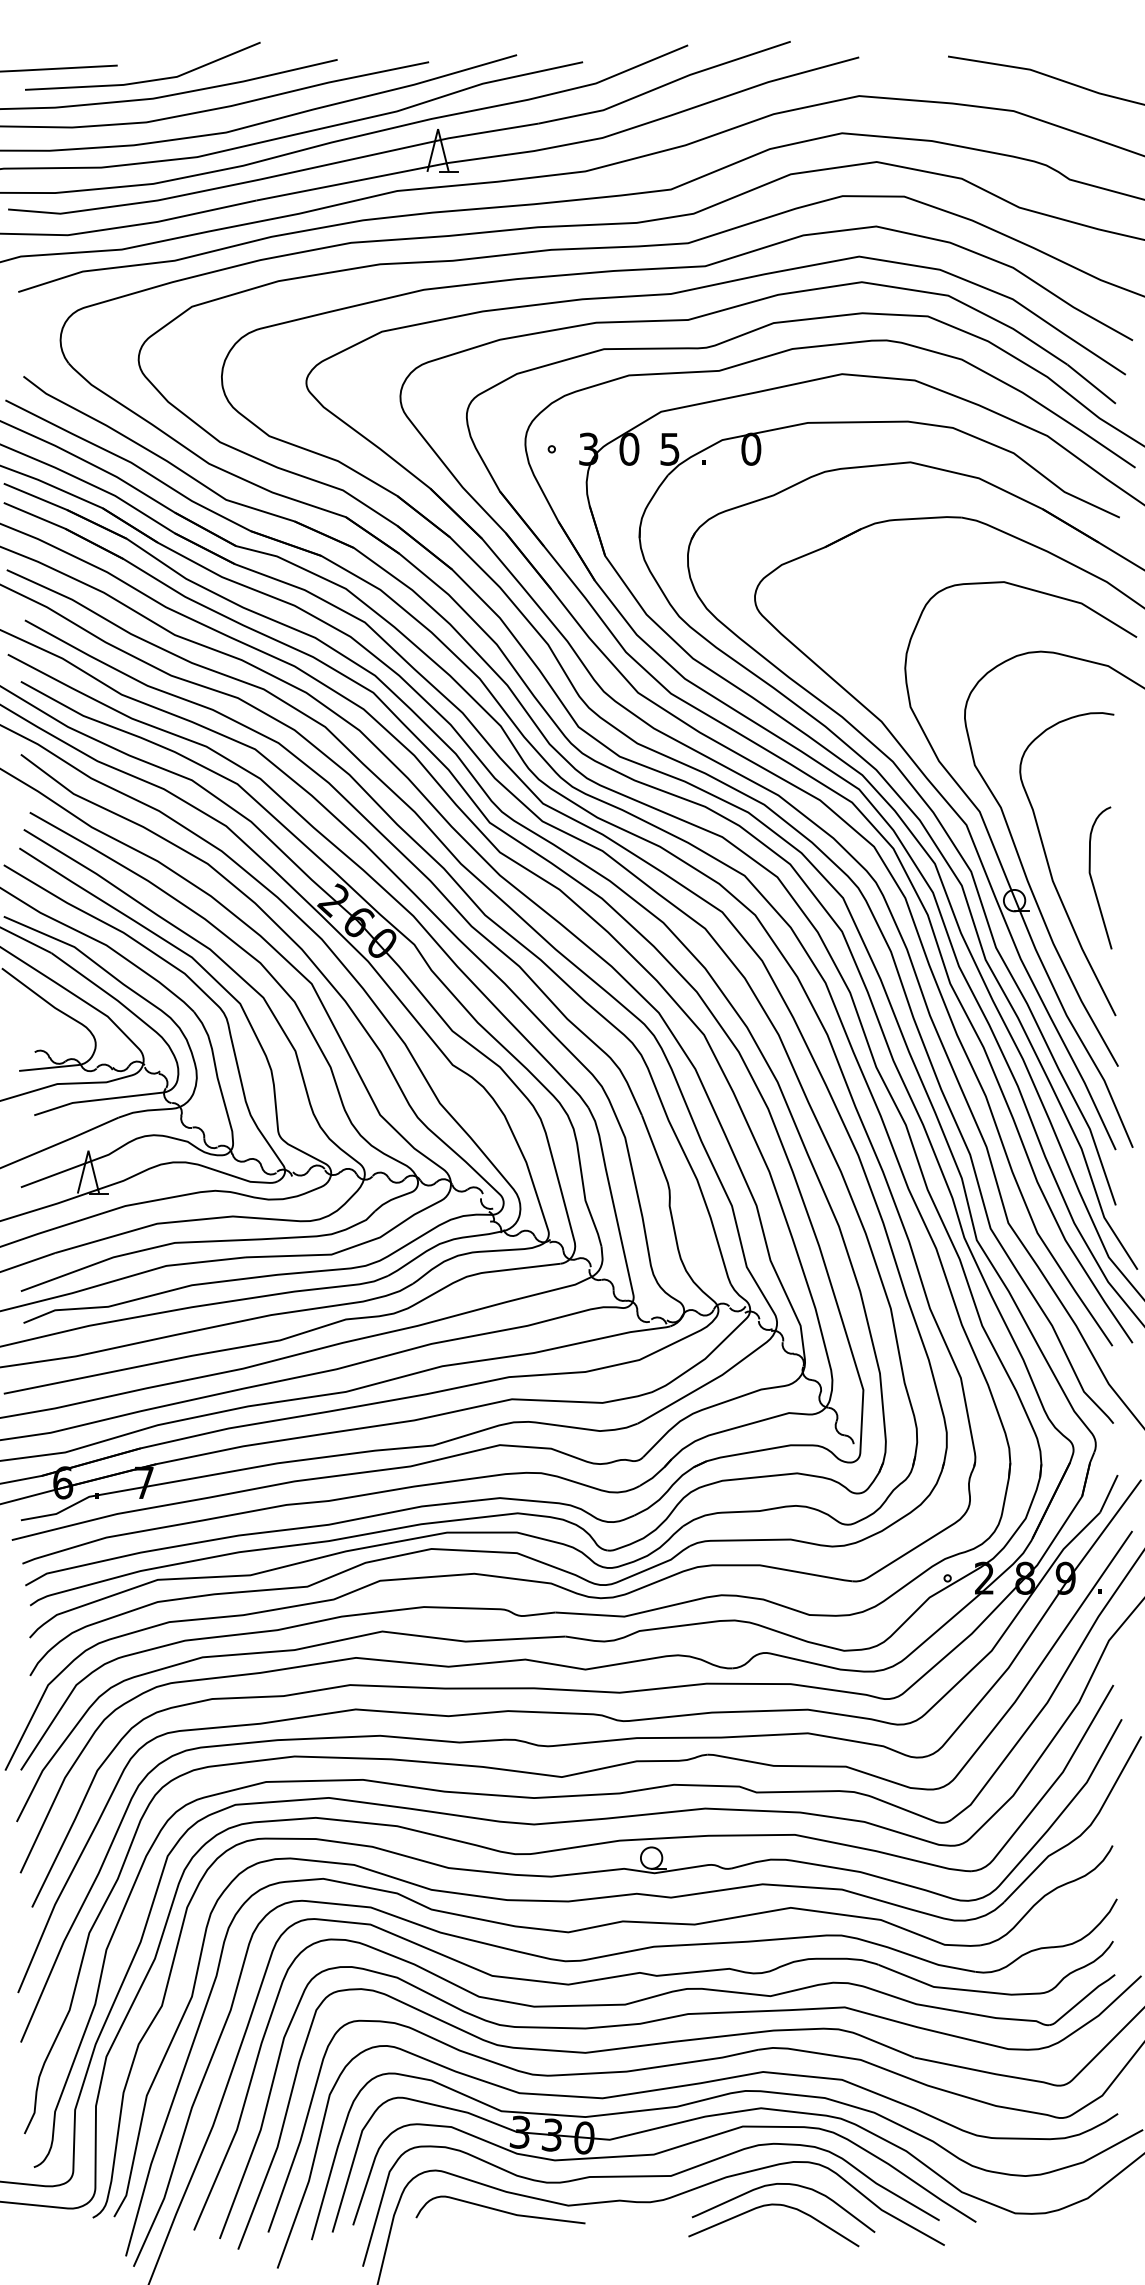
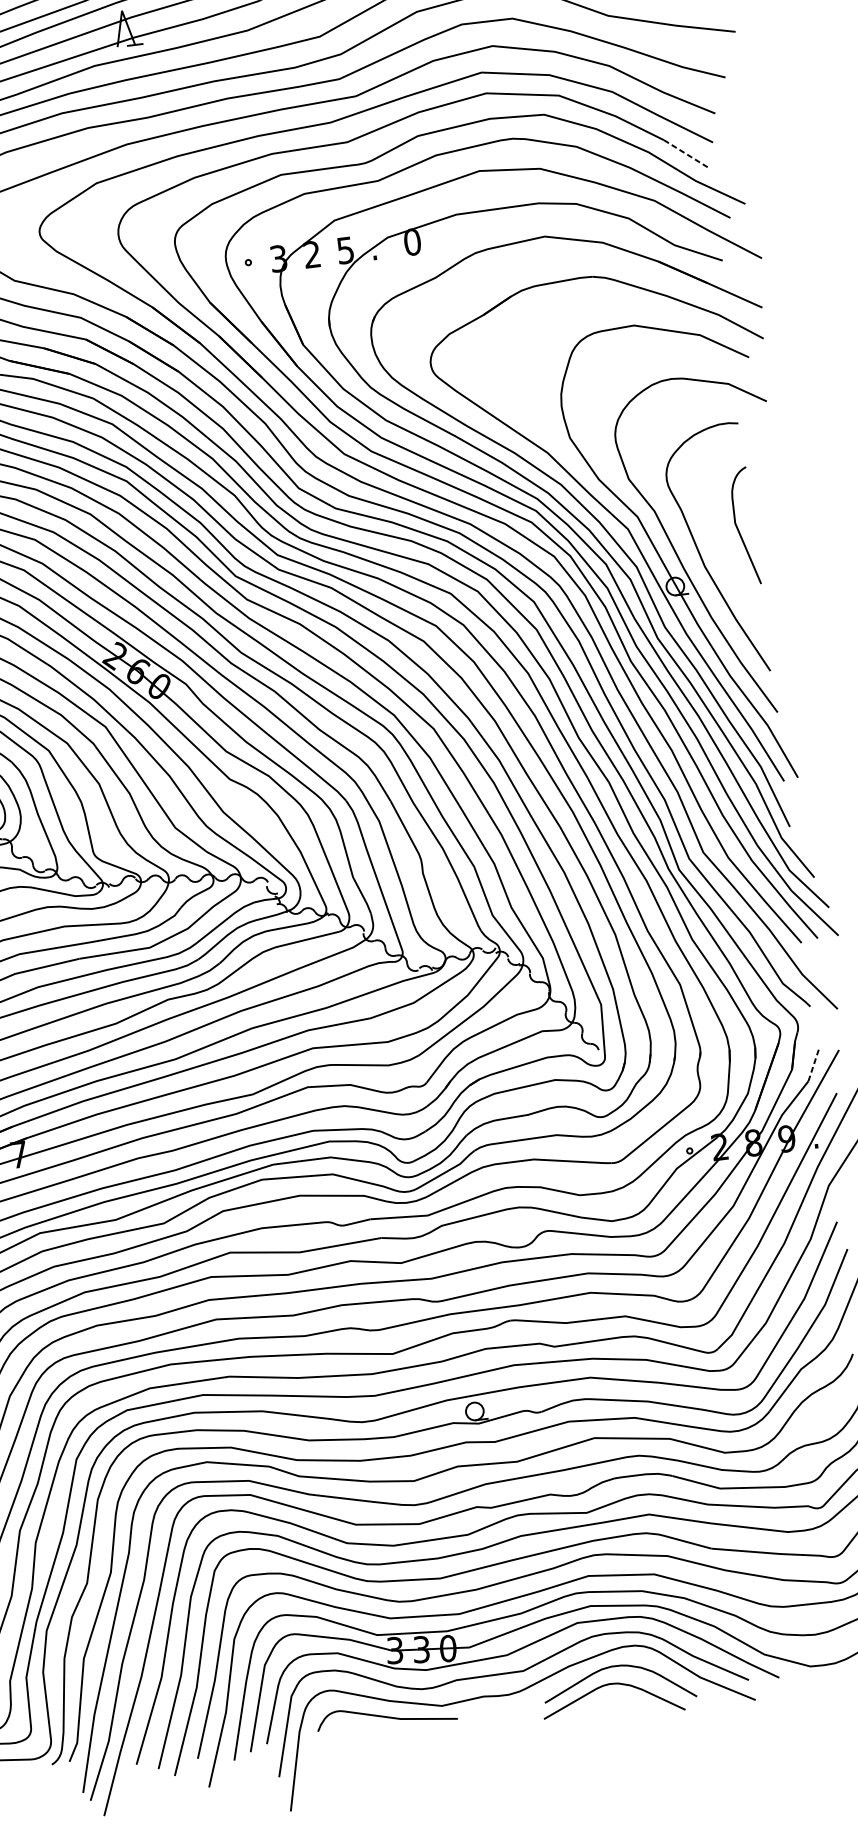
line: (1092, 384) -> (686, 153), solid -> dashed
text: (629, 448) -> (312, 253), 0 -> 2
curve: (1092, 878) -> (738, 527), moved
line: (1108, 1493) -> (813, 1064), solid -> dashed

